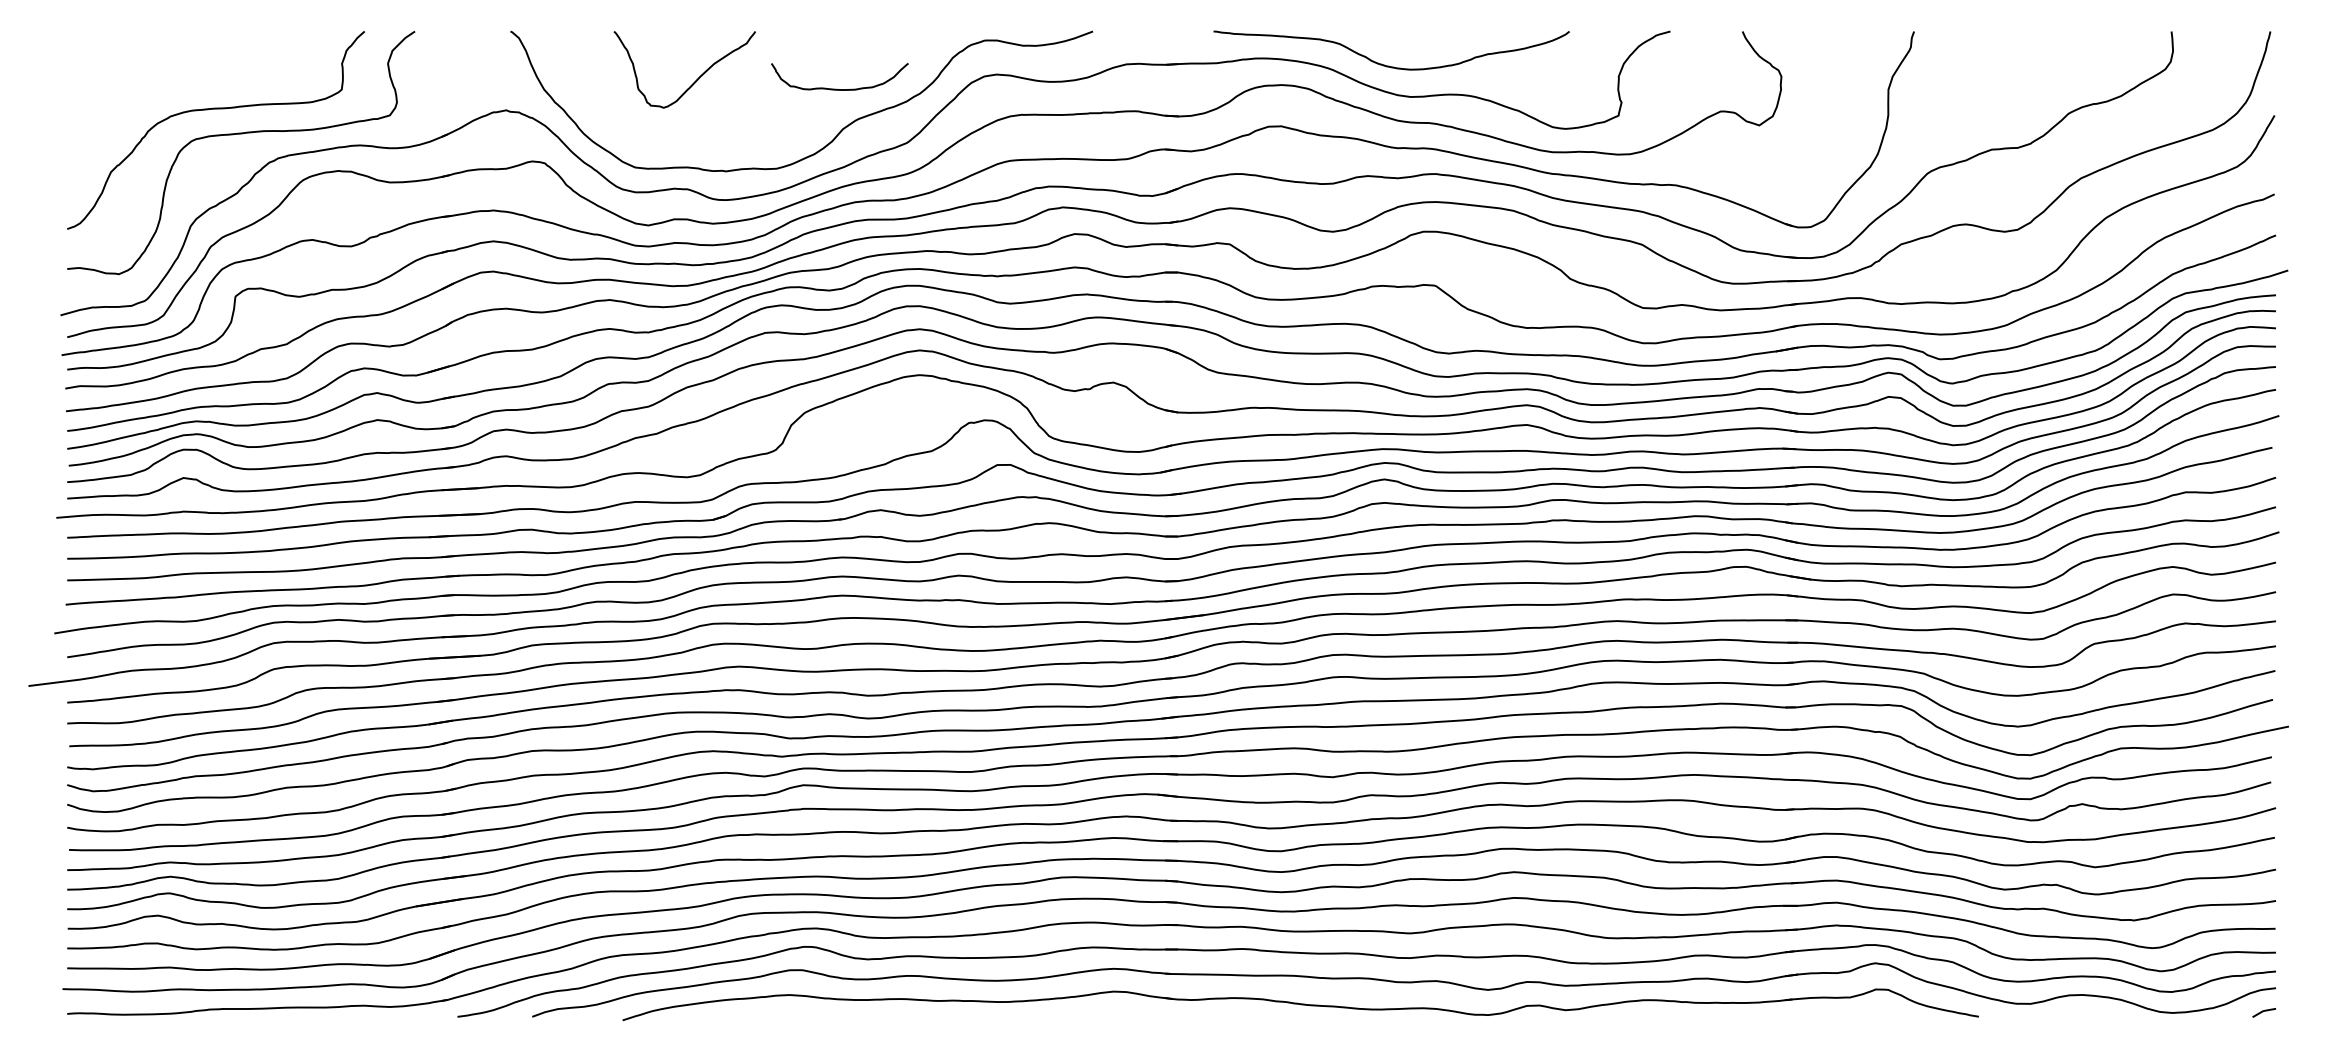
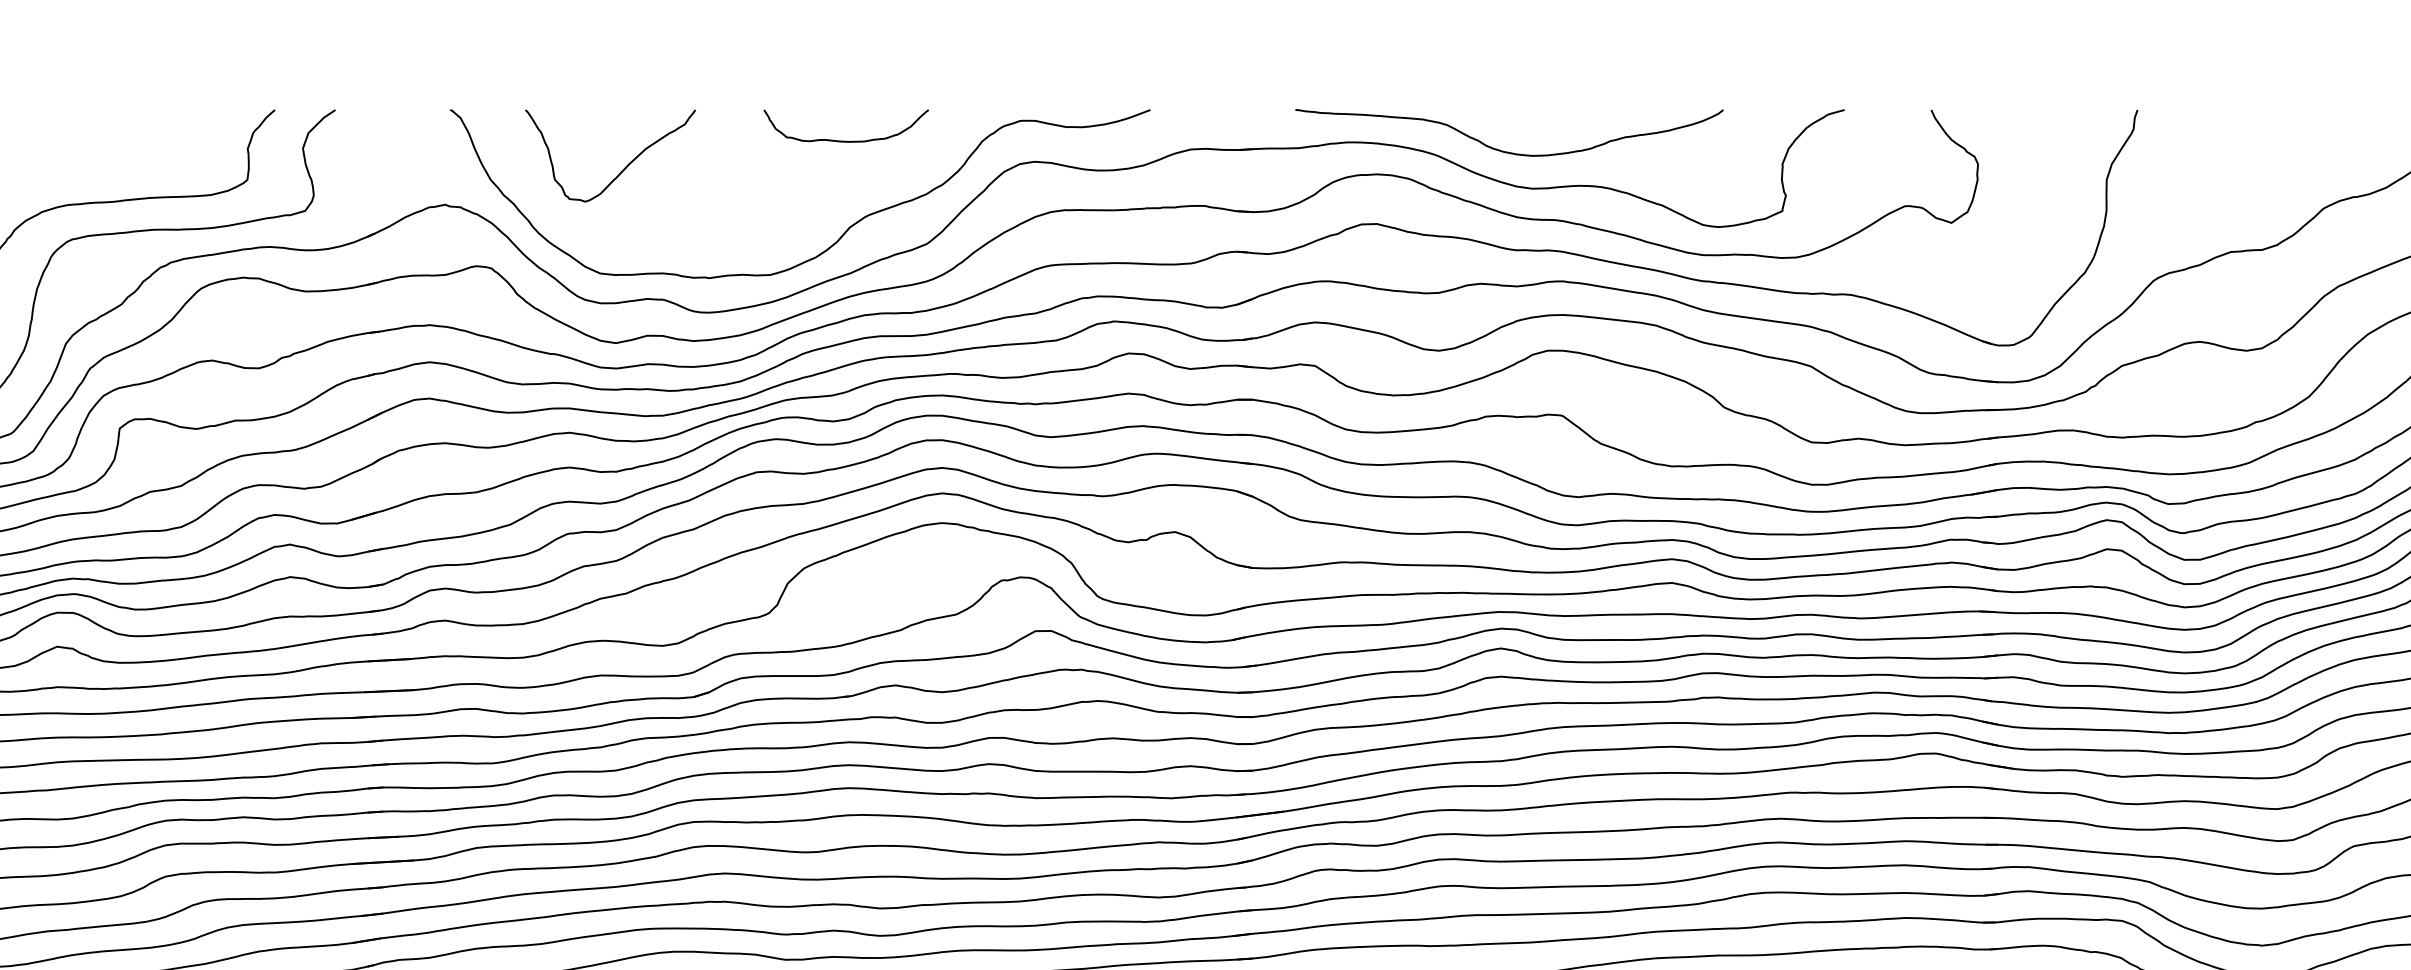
curve: (695, 80) -> (623, 168), moved
curve: (836, 88) -> (842, 140), moved

